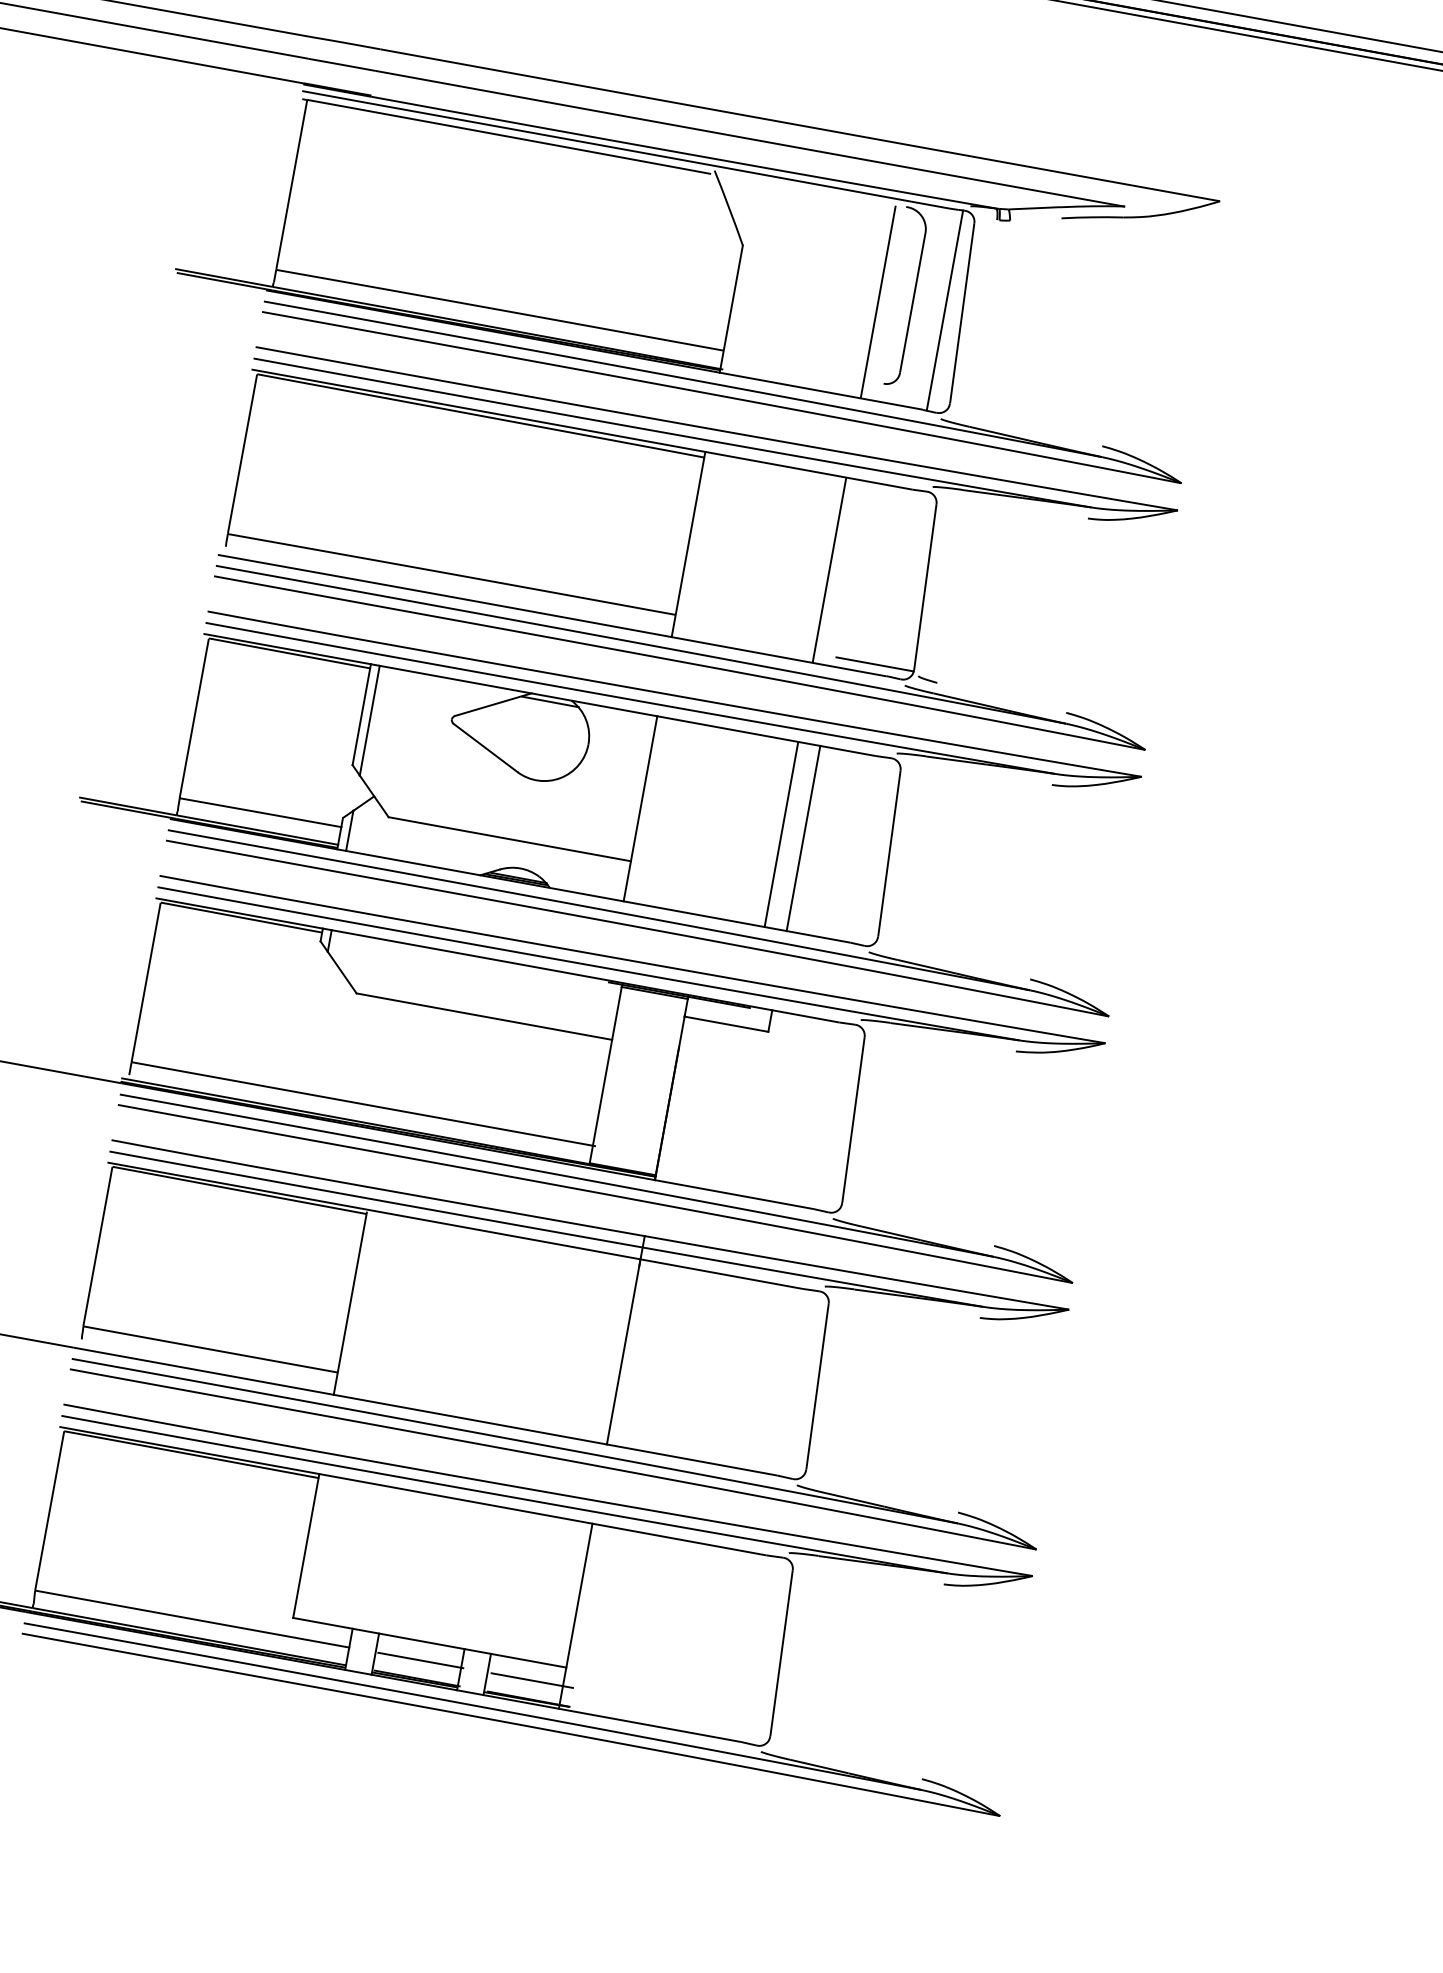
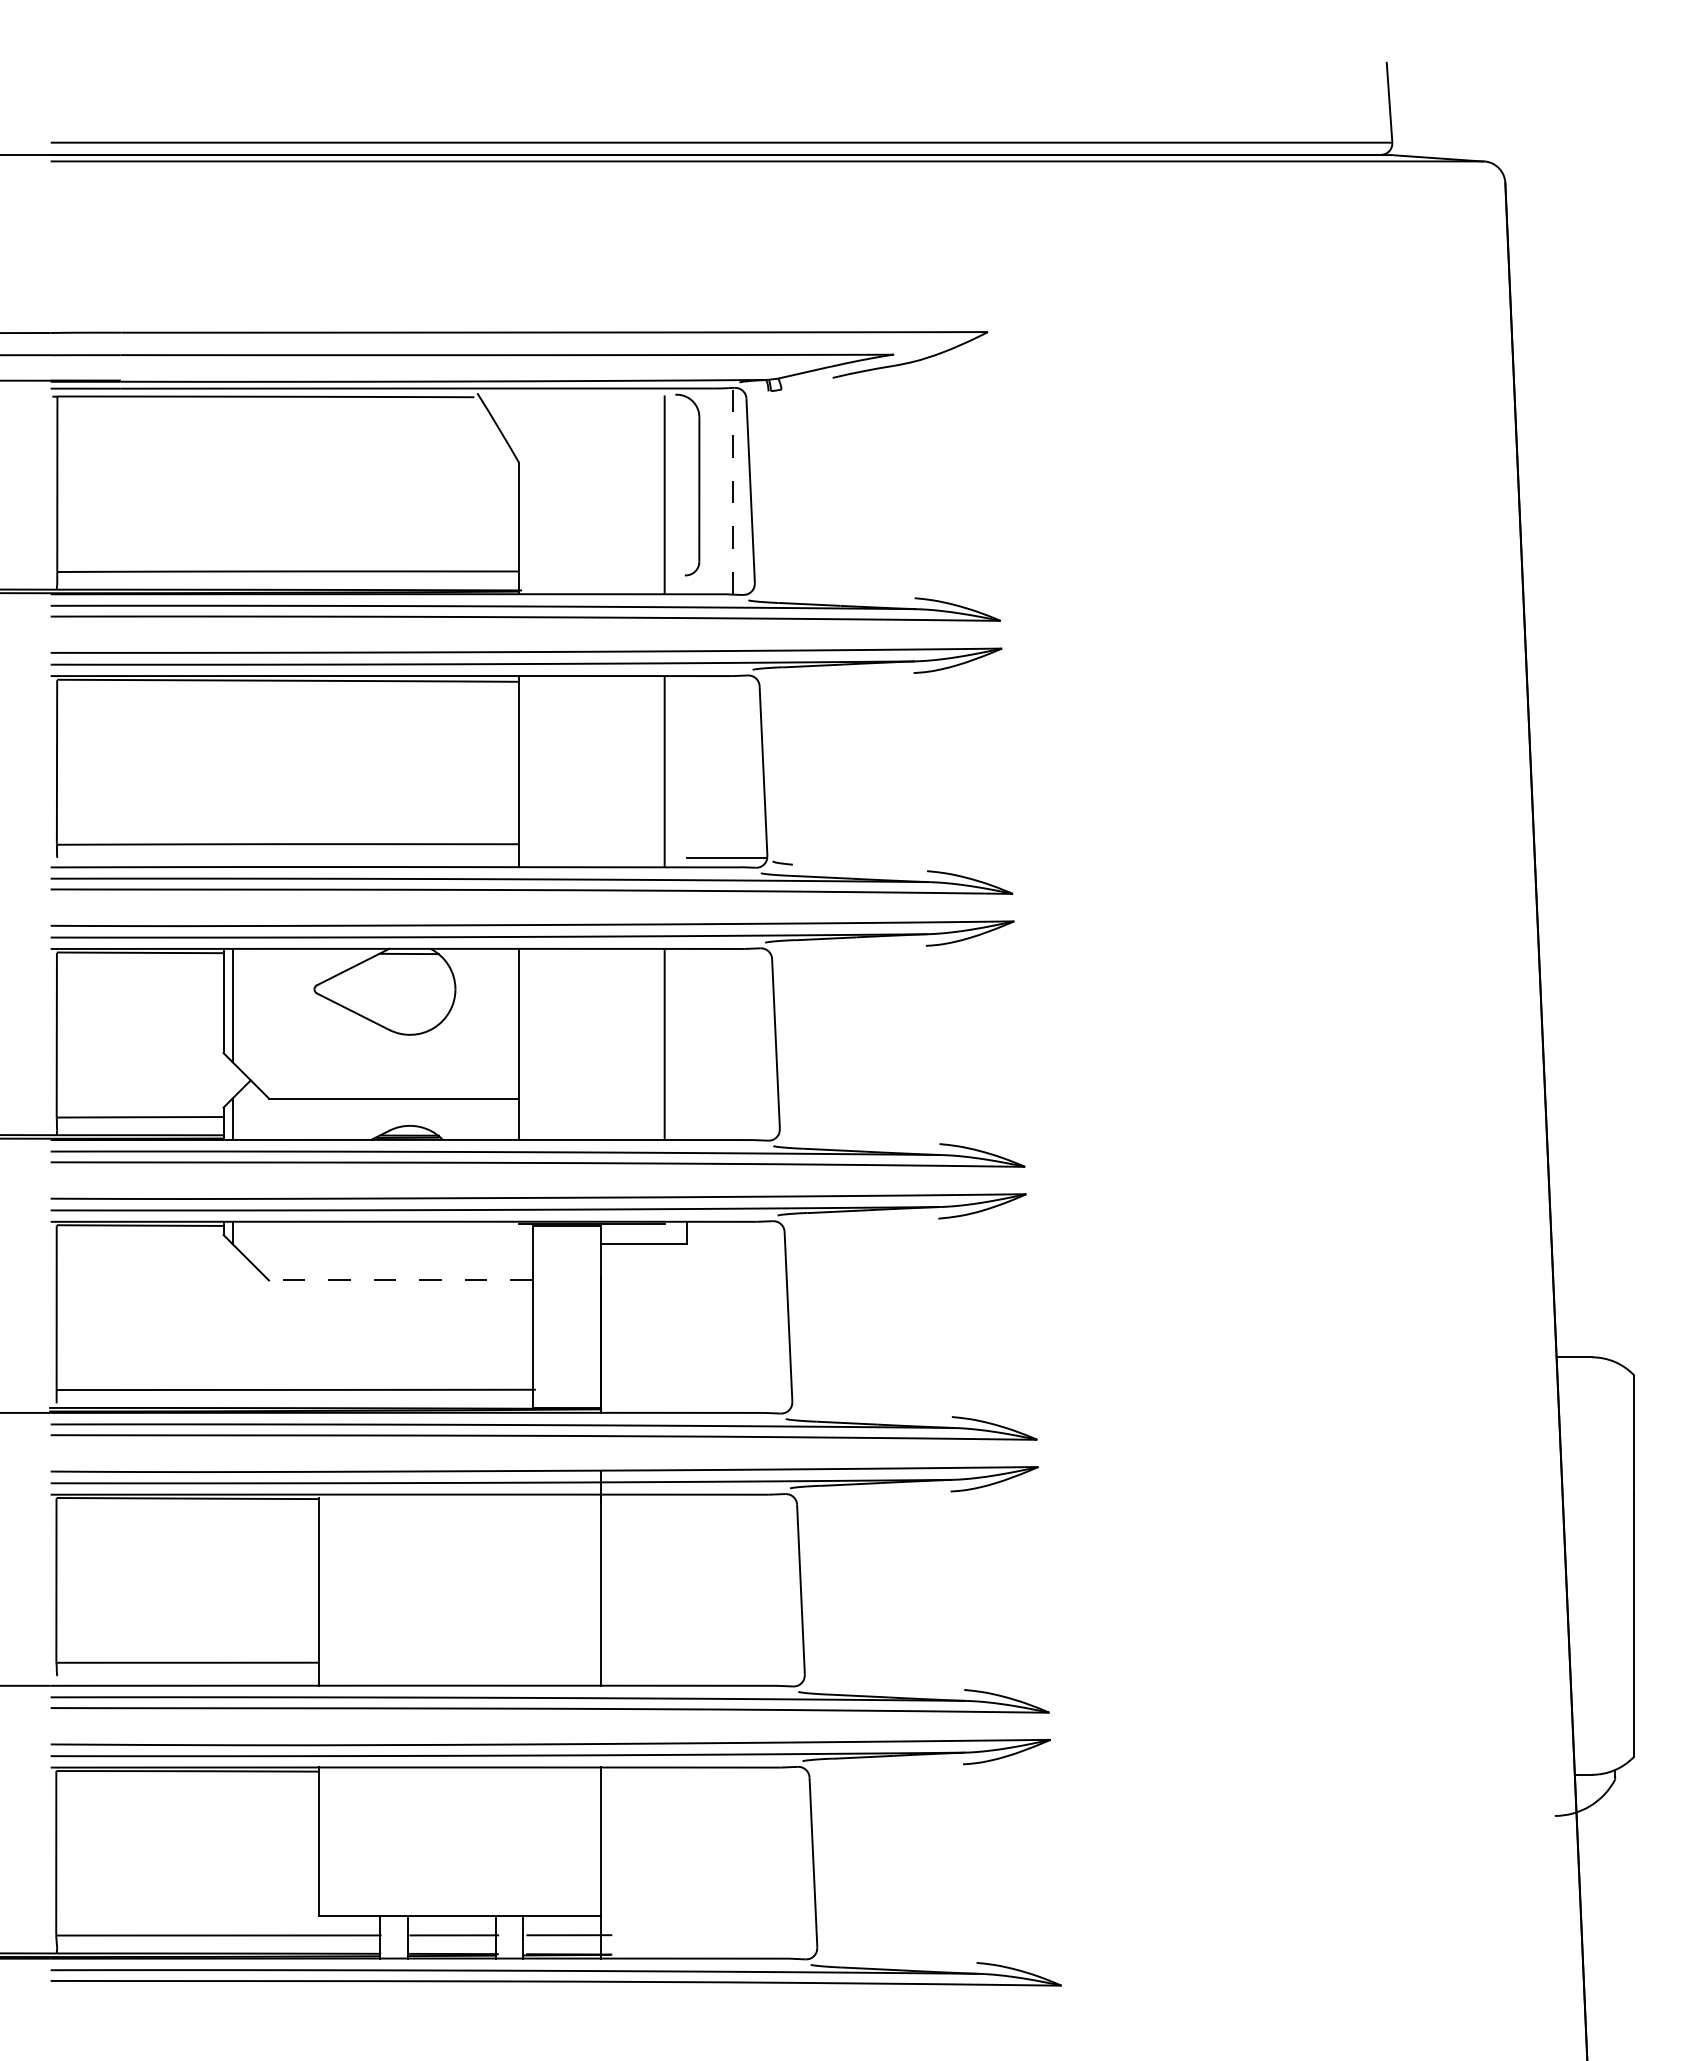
line: (944, 309) -> (732, 490), solid -> dashed
line: (803, 838) -> (687, 1044), removed
line: (484, 1016) -> (400, 1280), solid -> dashed

